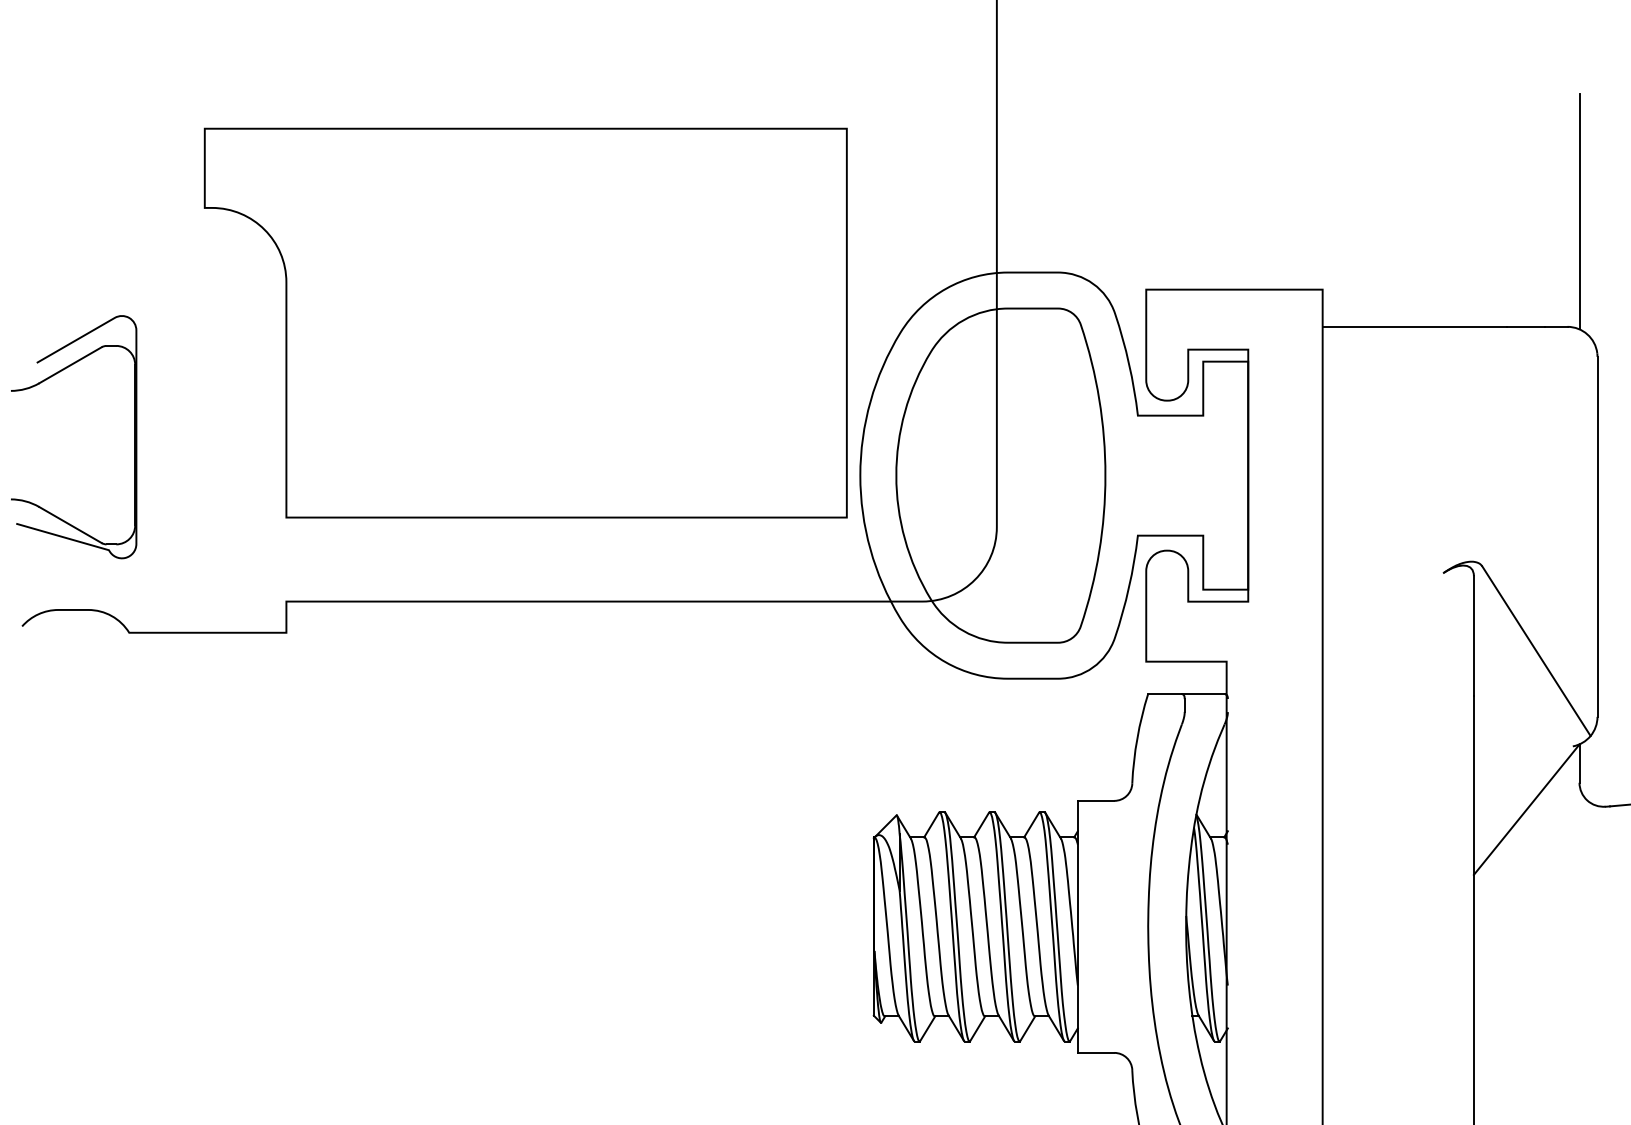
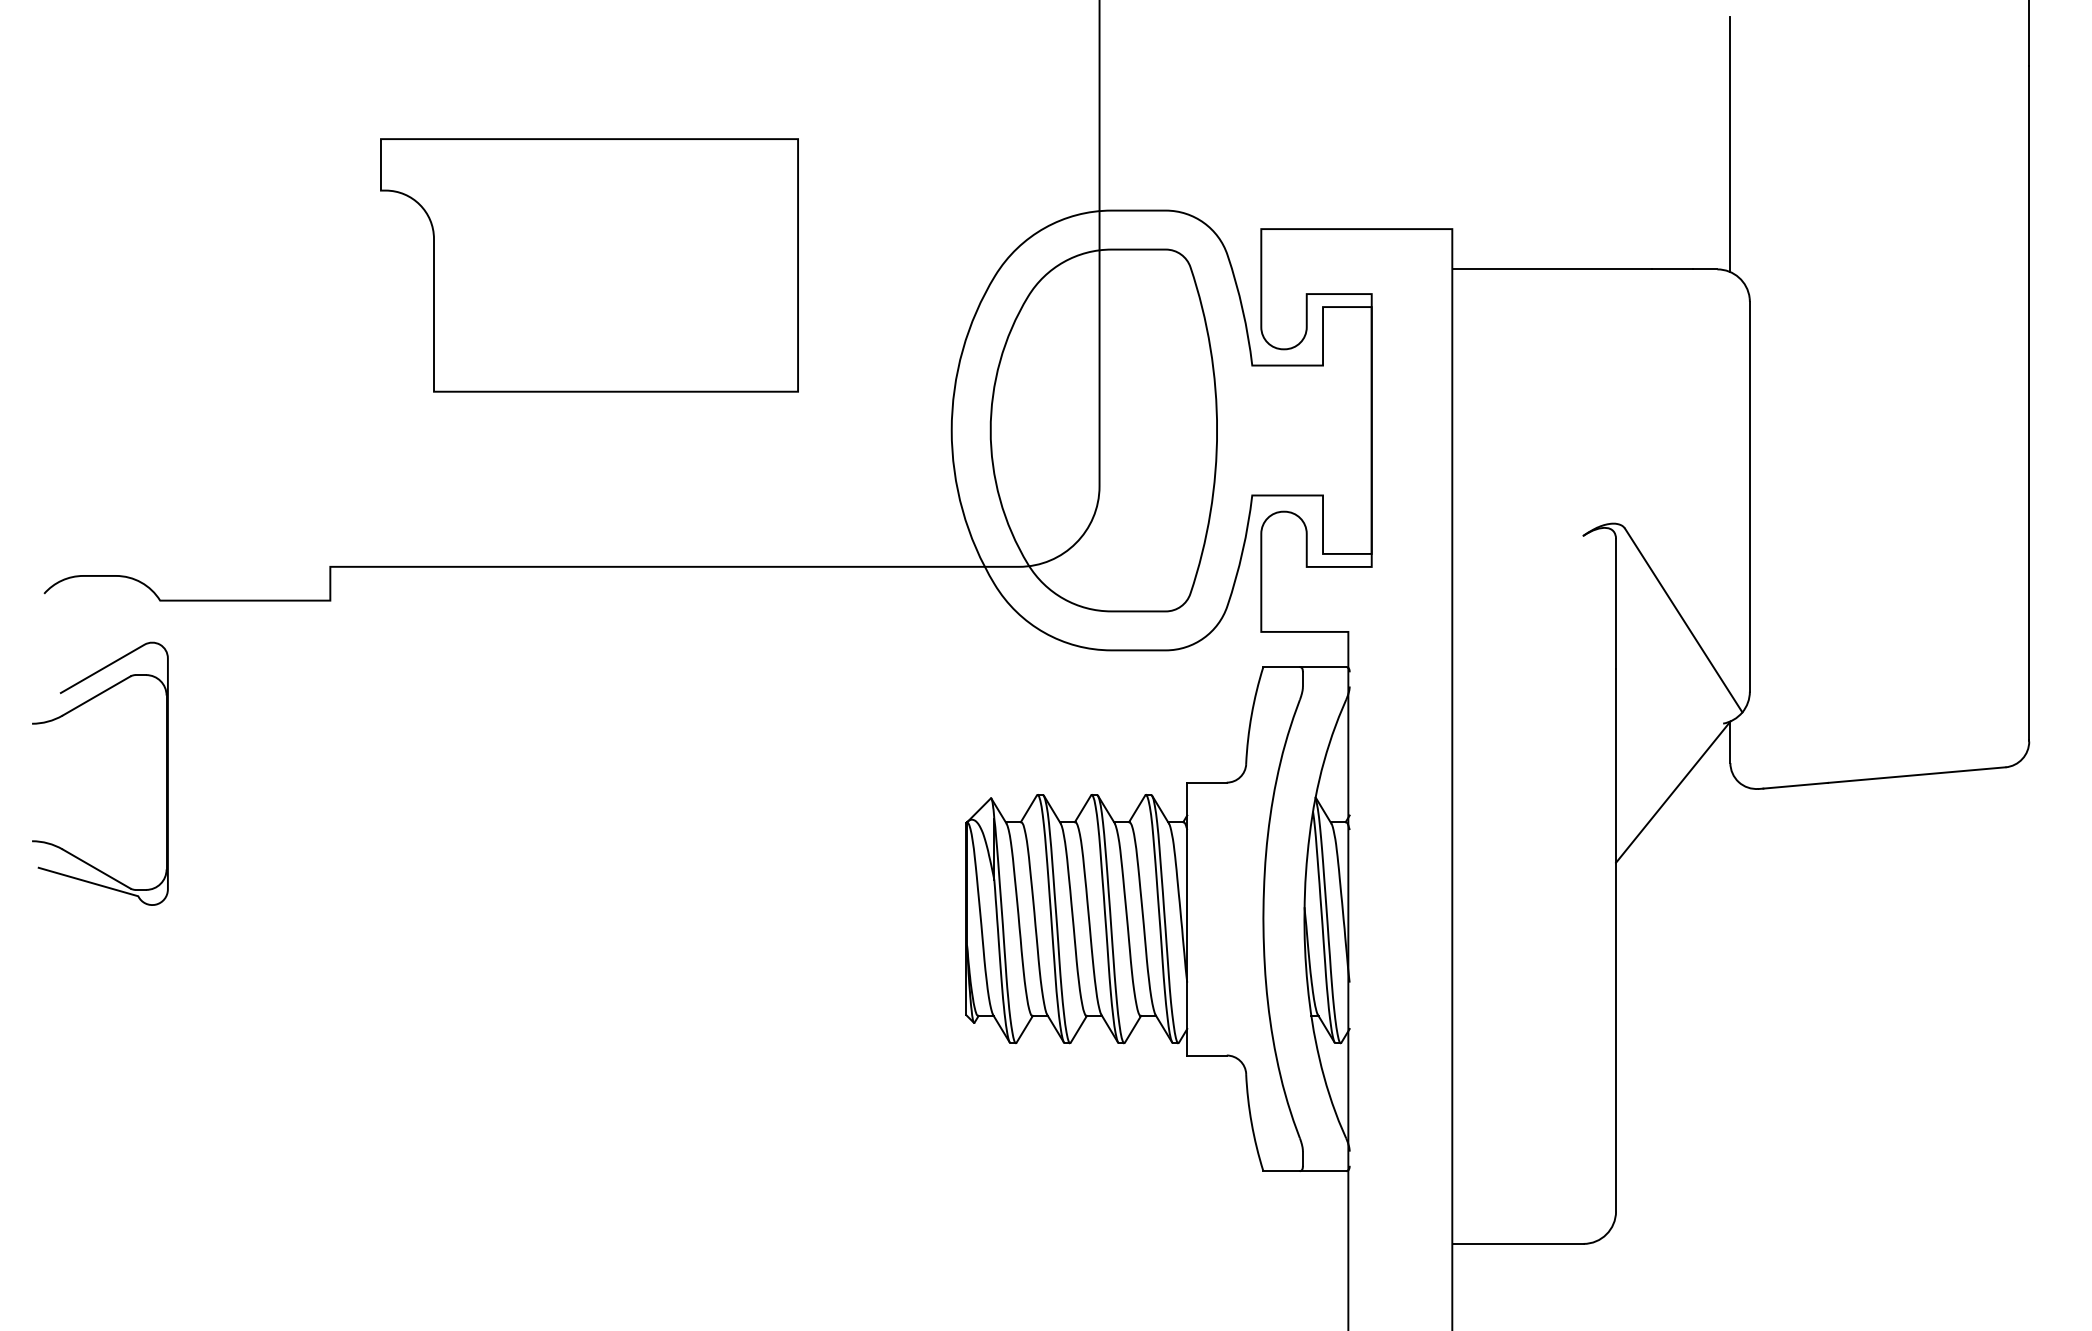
part: (525, 323) -> (589, 265), size x0.6
part: (135, 436) -> (166, 773), moved

